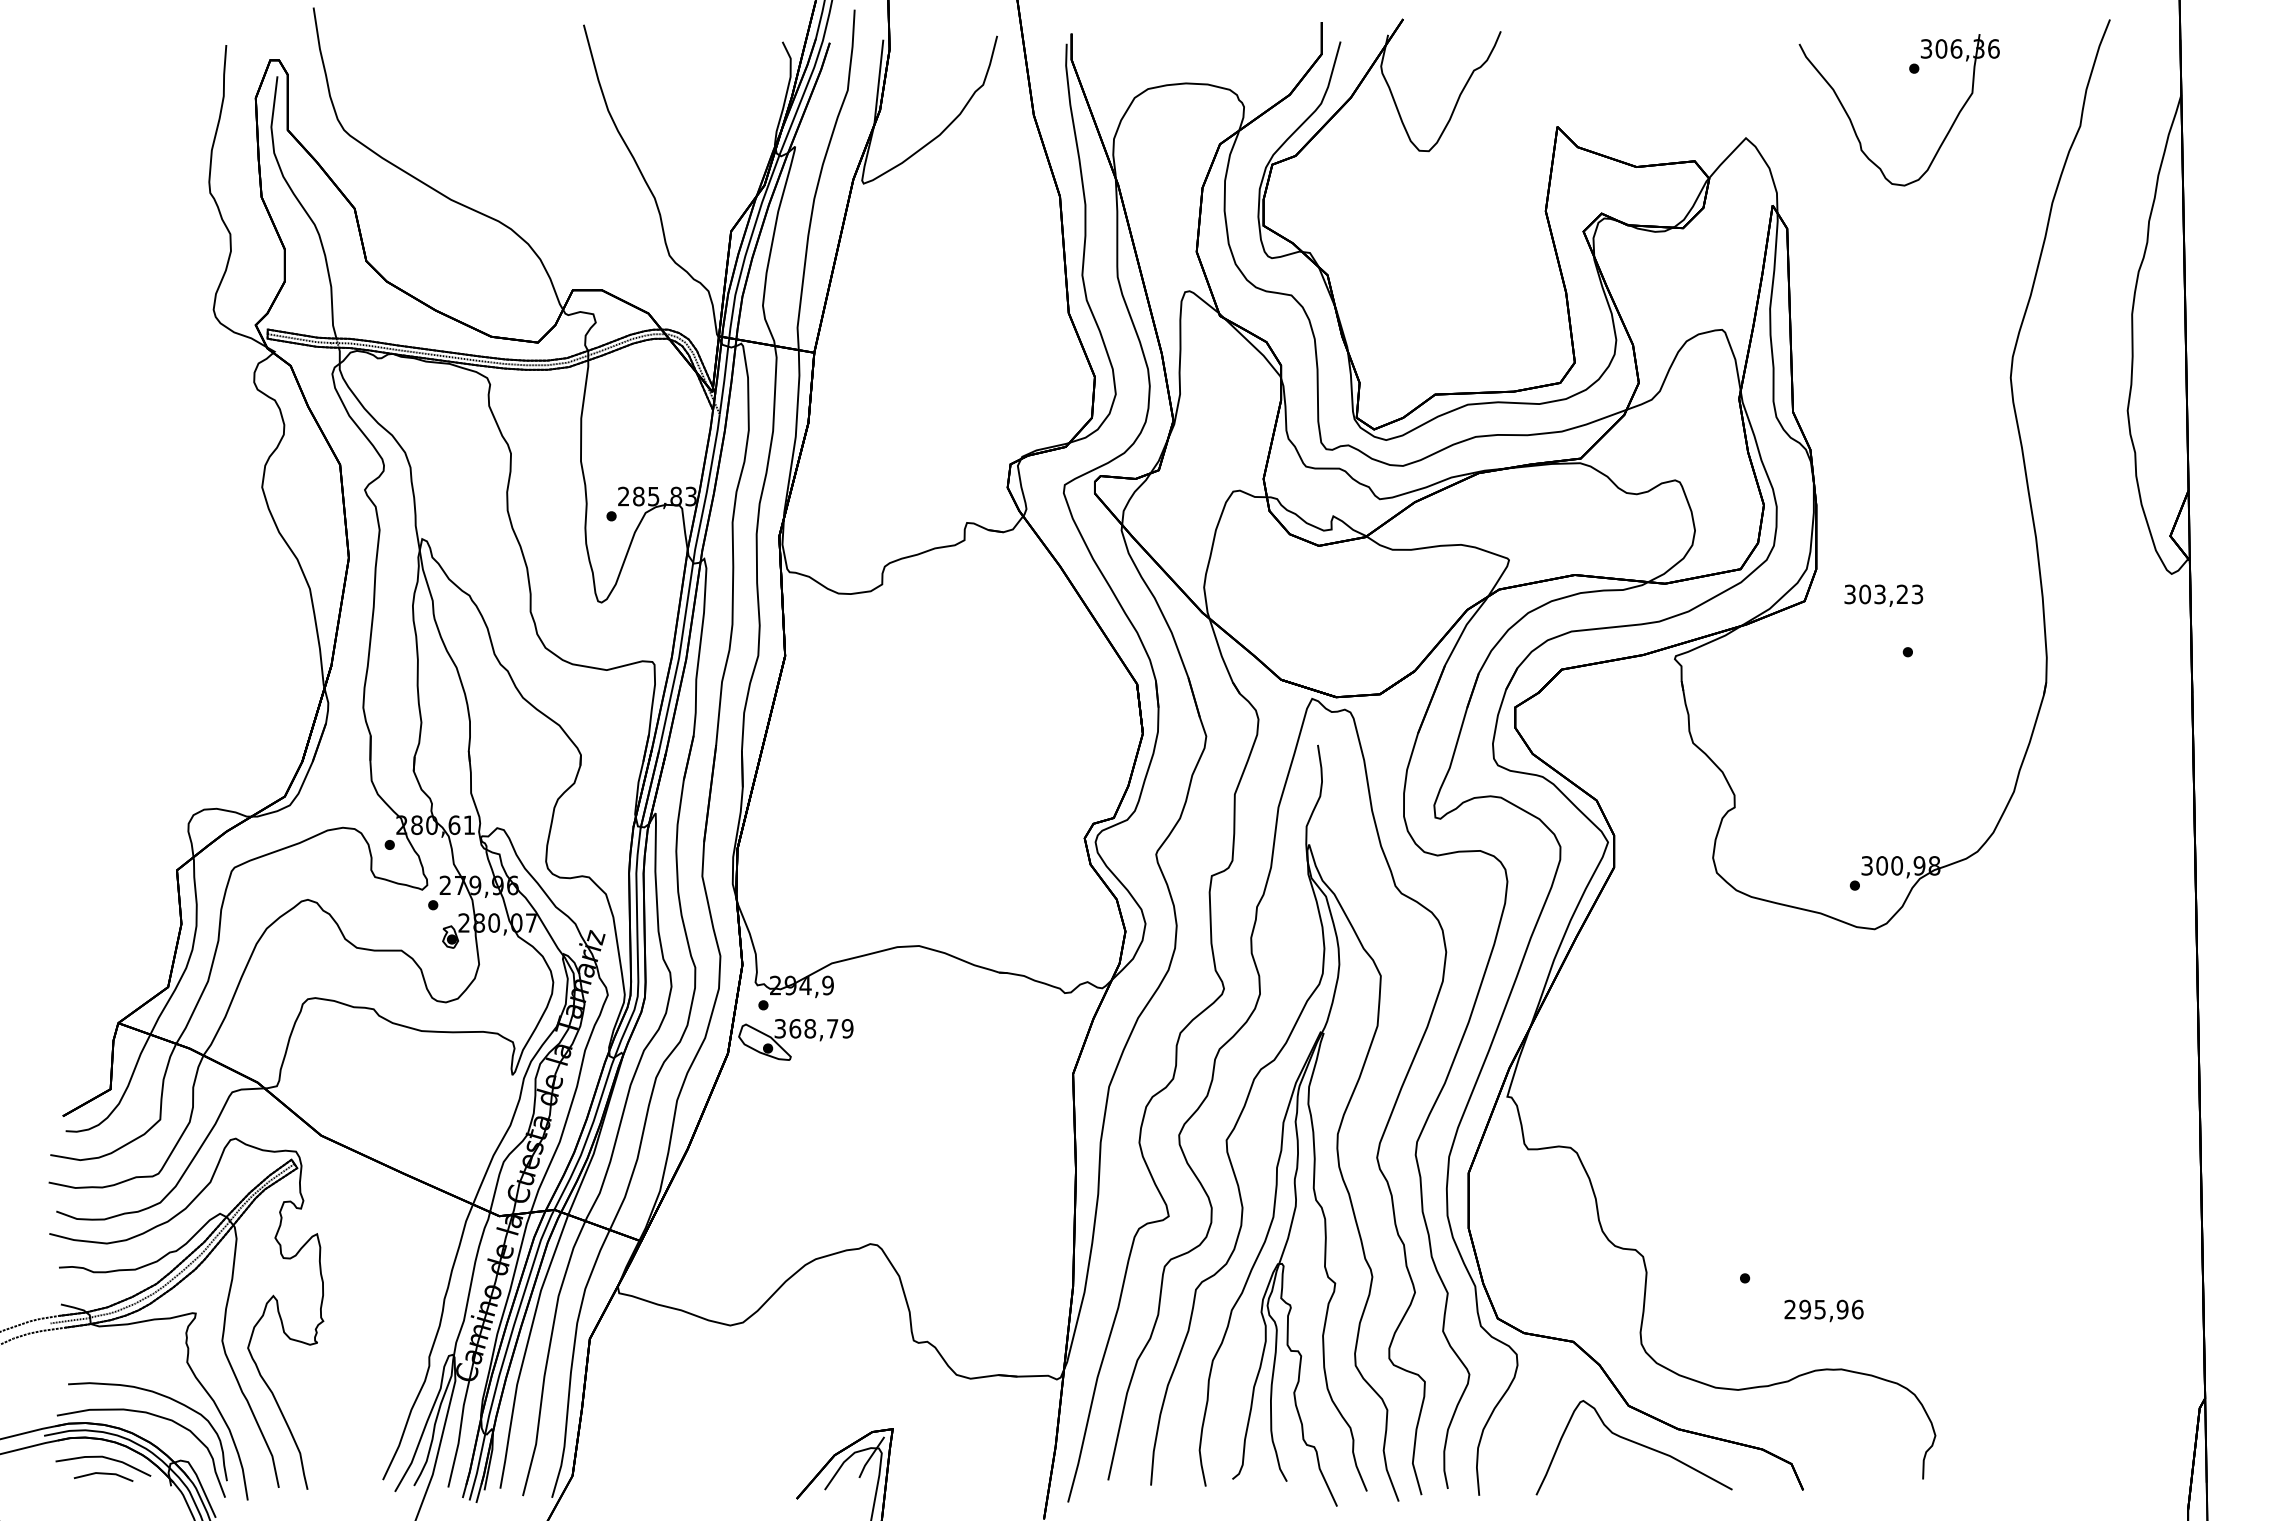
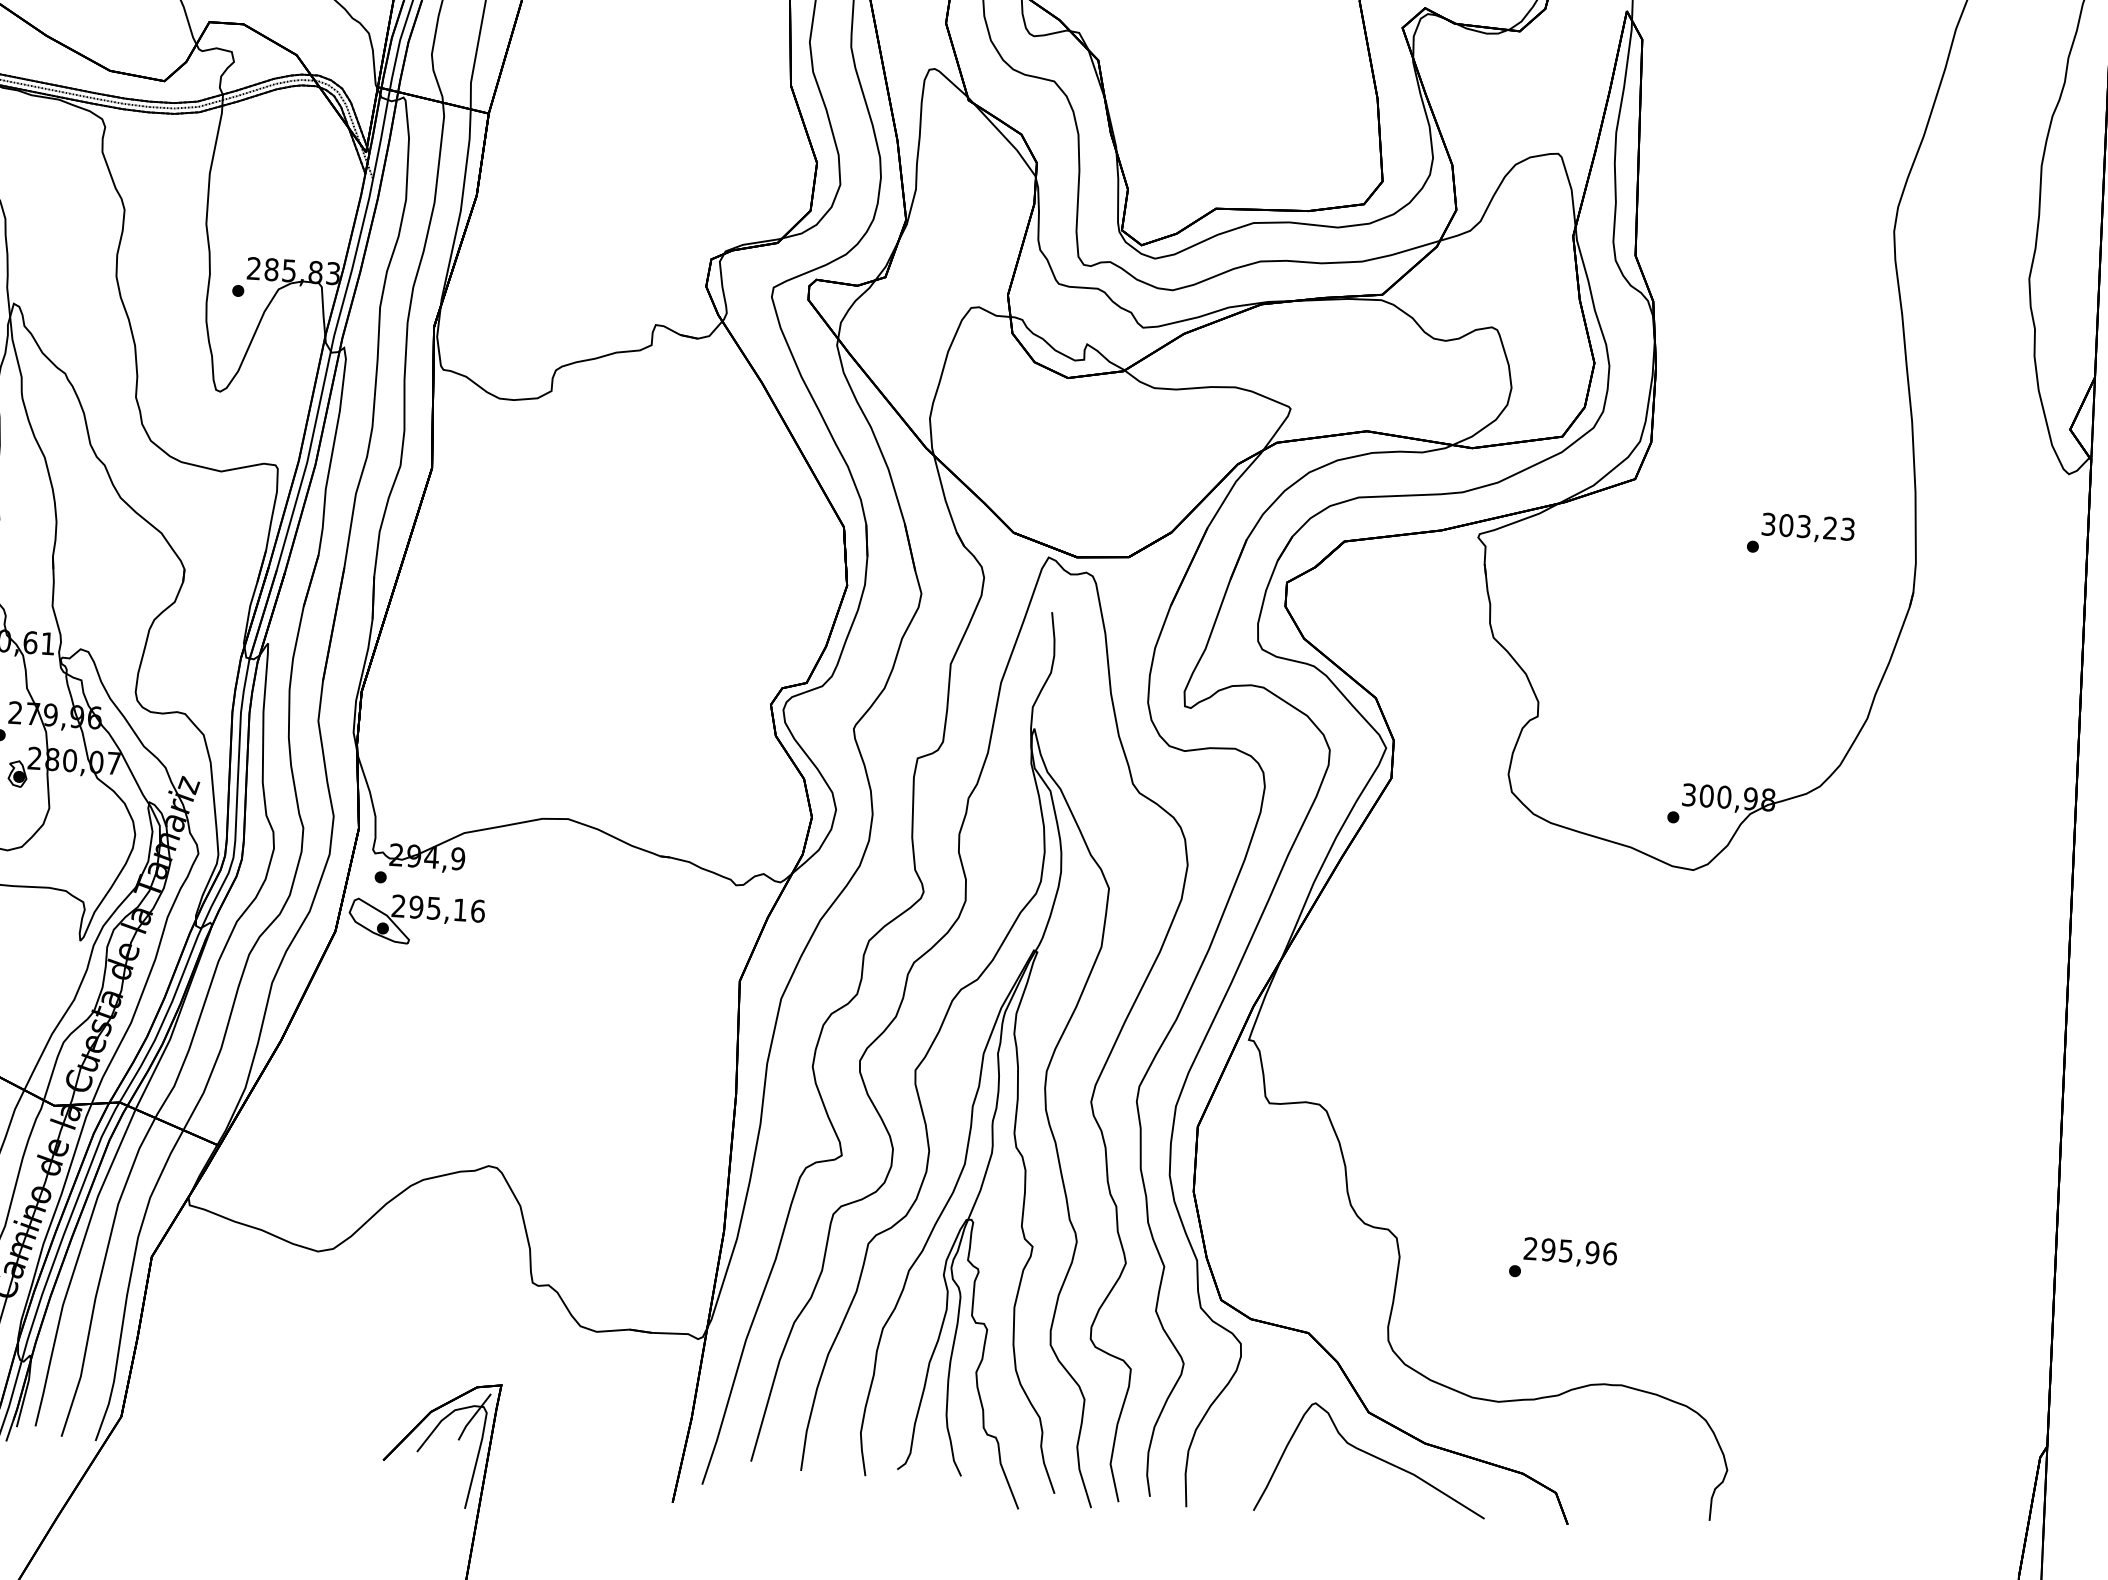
text: (1883, 595) -> (1807, 528), moved
text: (813, 1028) -> (437, 908), 368,79 -> 295,16
text: (1823, 1310) -> (1569, 1252), moved

